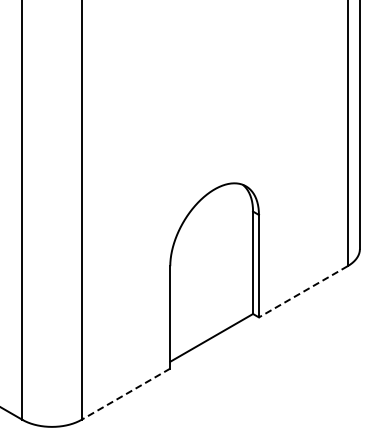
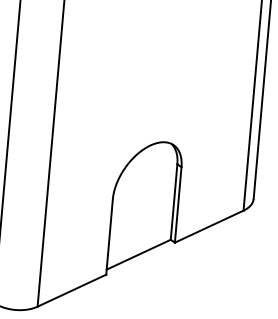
line: (302, 292) -> (208, 227), dashed -> solid
line: (125, 394) -> (71, 290), dashed -> solid

